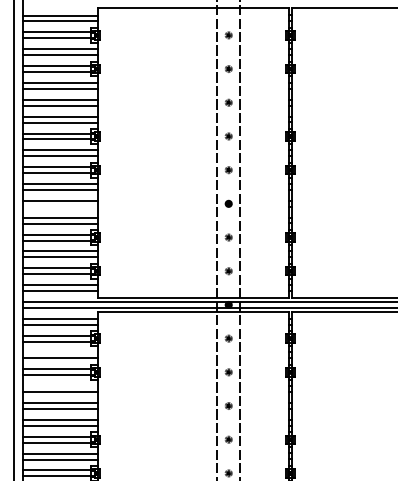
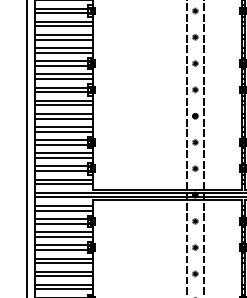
line: (60, 206) -> (64, 118), added
line: (60, 352) -> (64, 232), added
line: (60, 386) -> (64, 258), added

